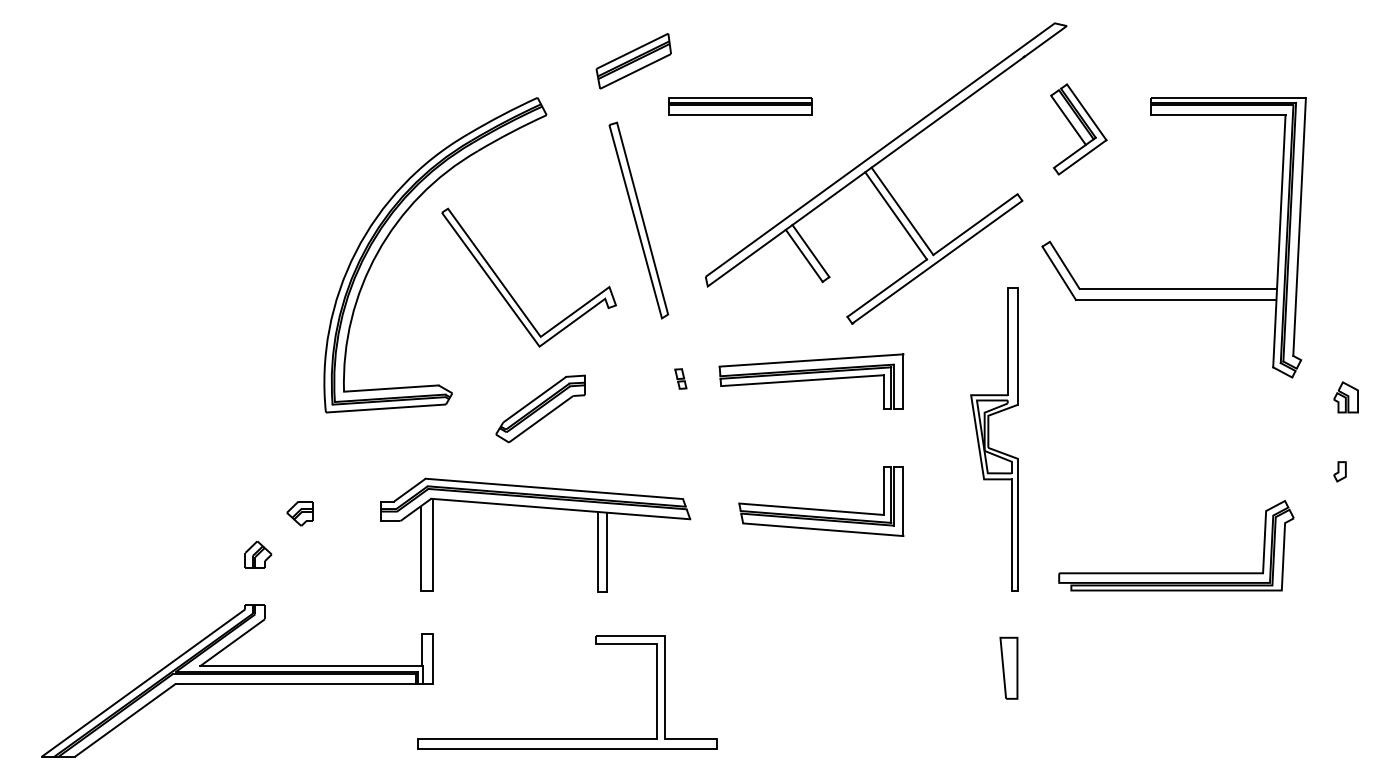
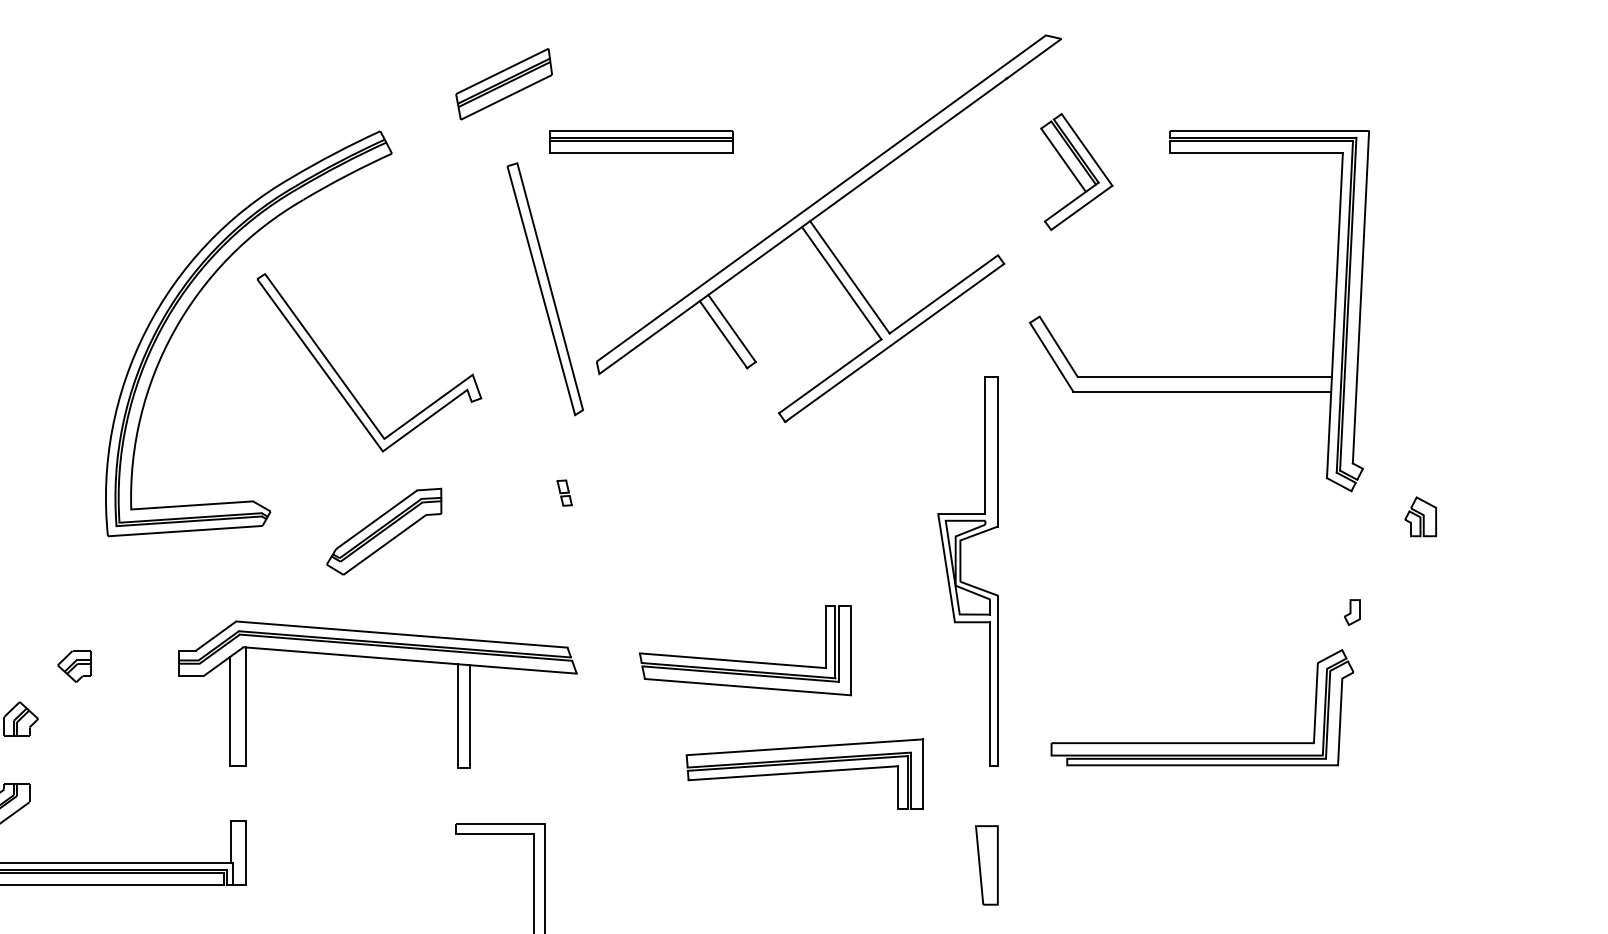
part: (638, 220) -> (544, 289), moved
part: (811, 381) -> (804, 774), moved
curve: (1339, 471) -> (1351, 612), moved

